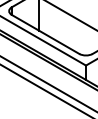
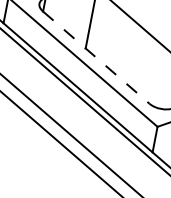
line: (45, 34) -> (96, 57), solid -> dashed

